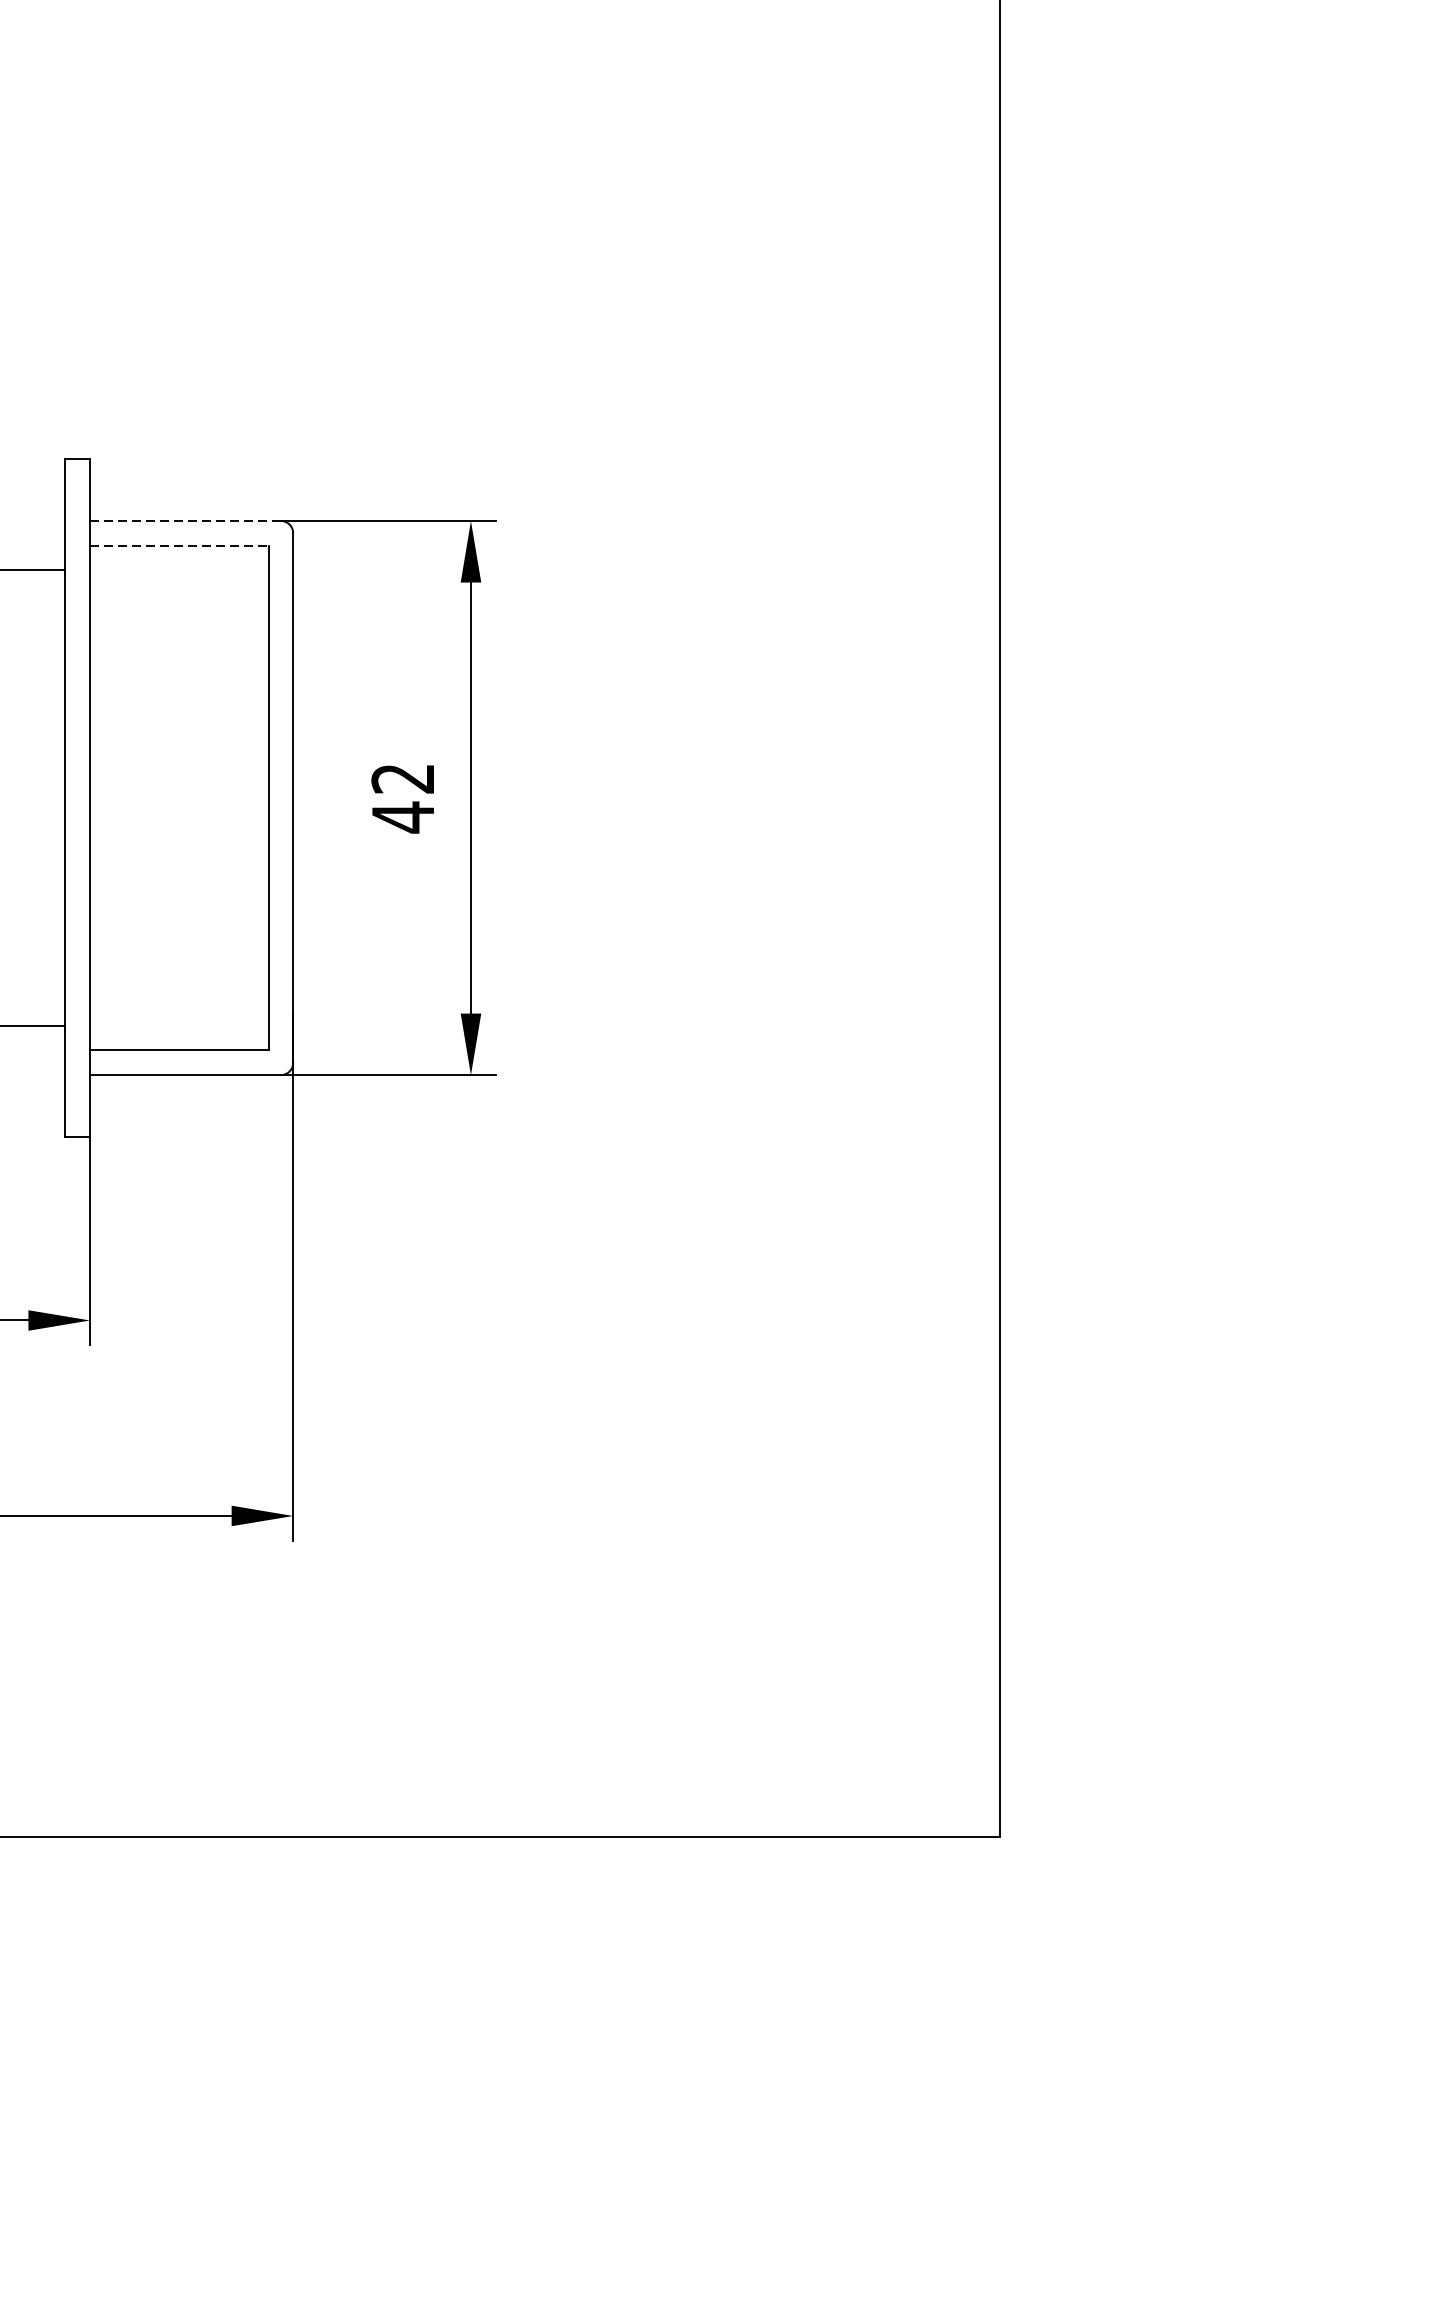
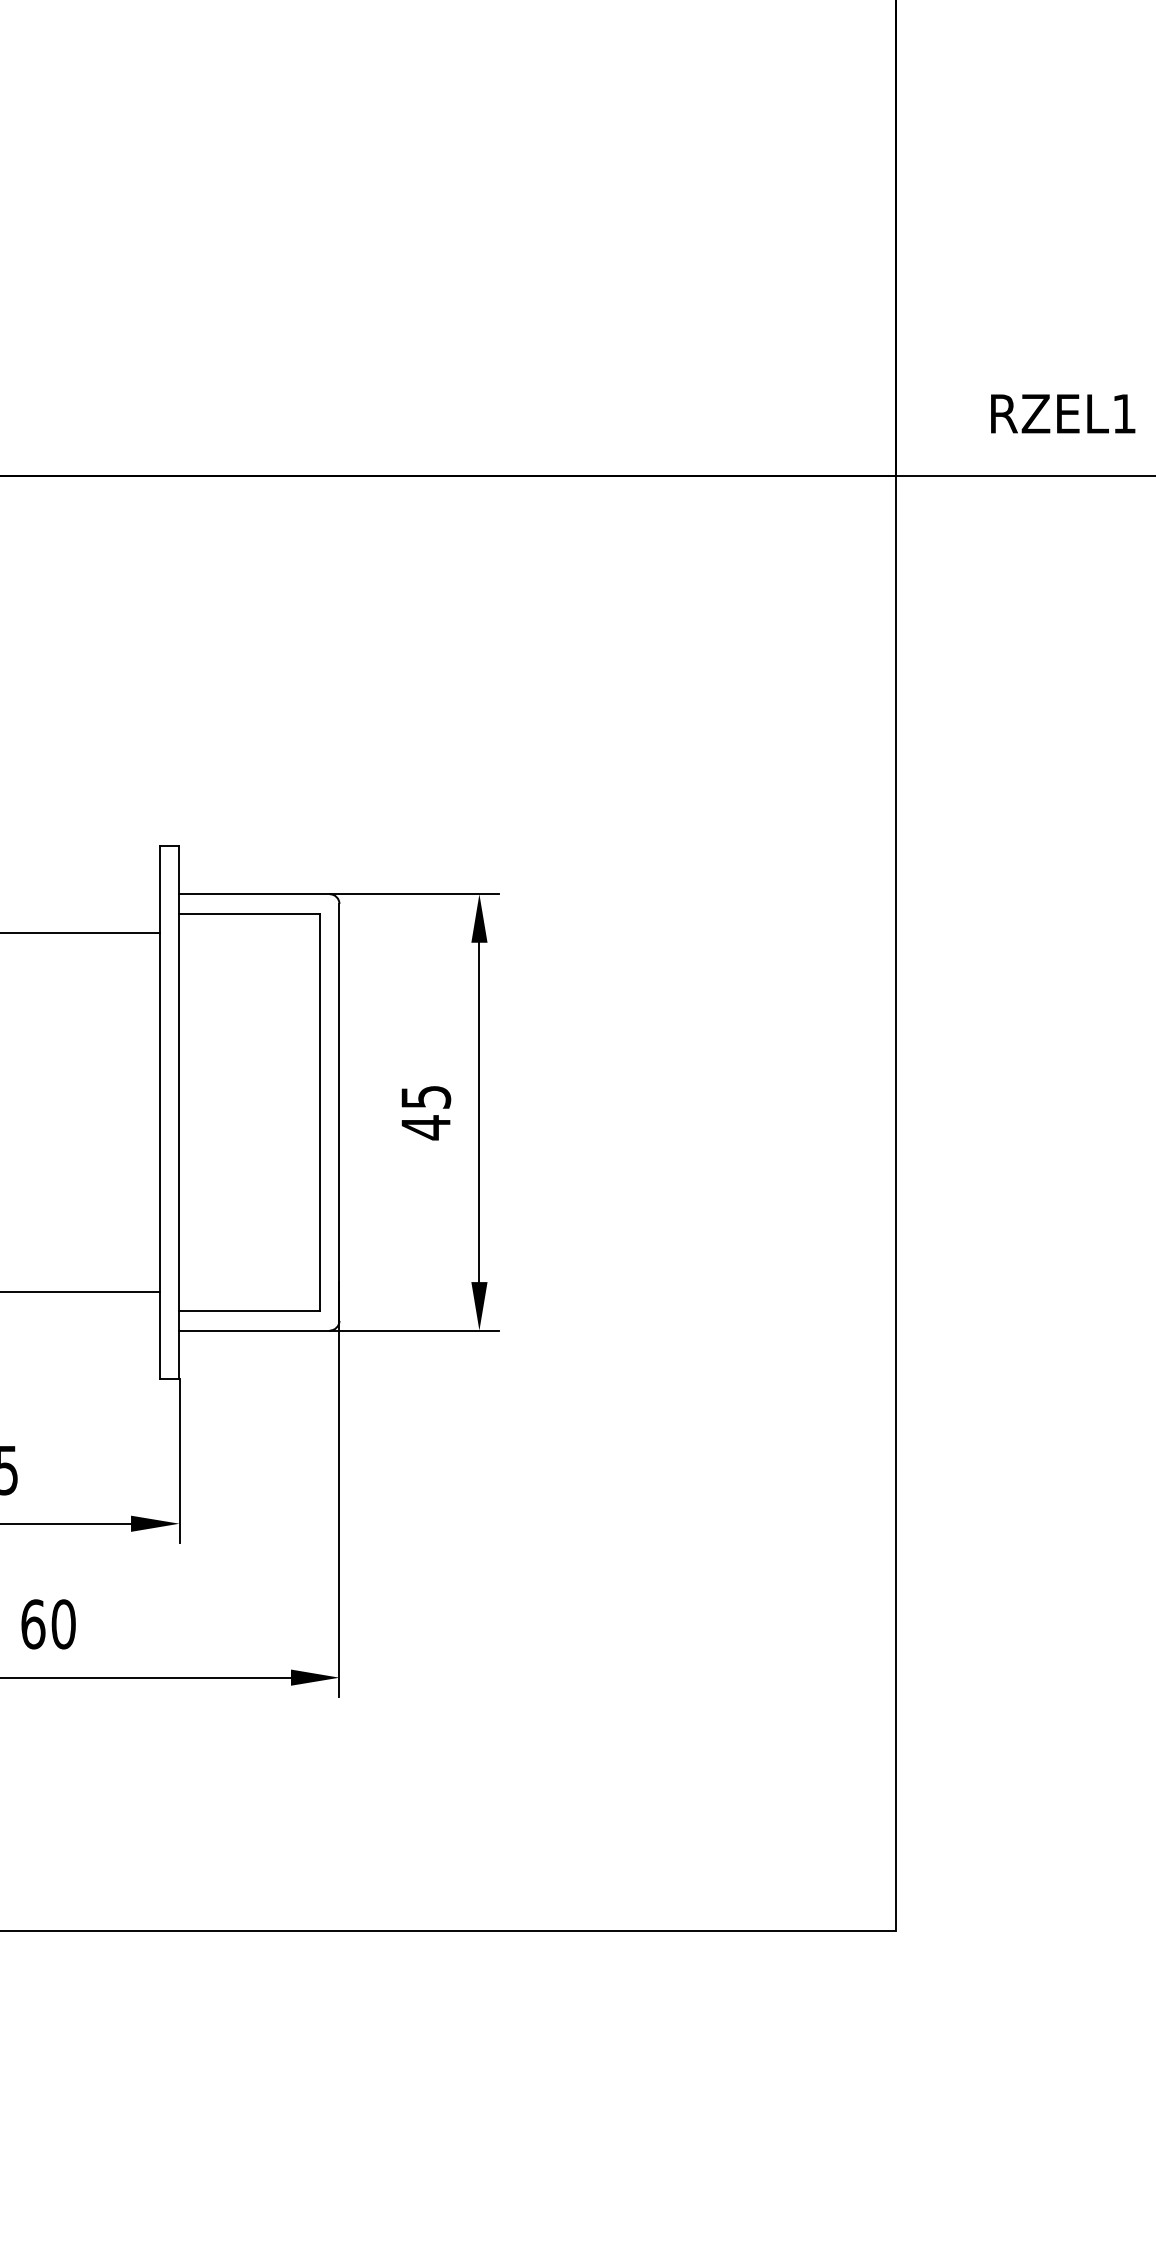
line: (186, 521) -> (255, 894), dashed -> solid
line: (180, 545) -> (250, 913), dashed -> solid
text: (403, 779) -> (426, 1097), 42 -> 45

